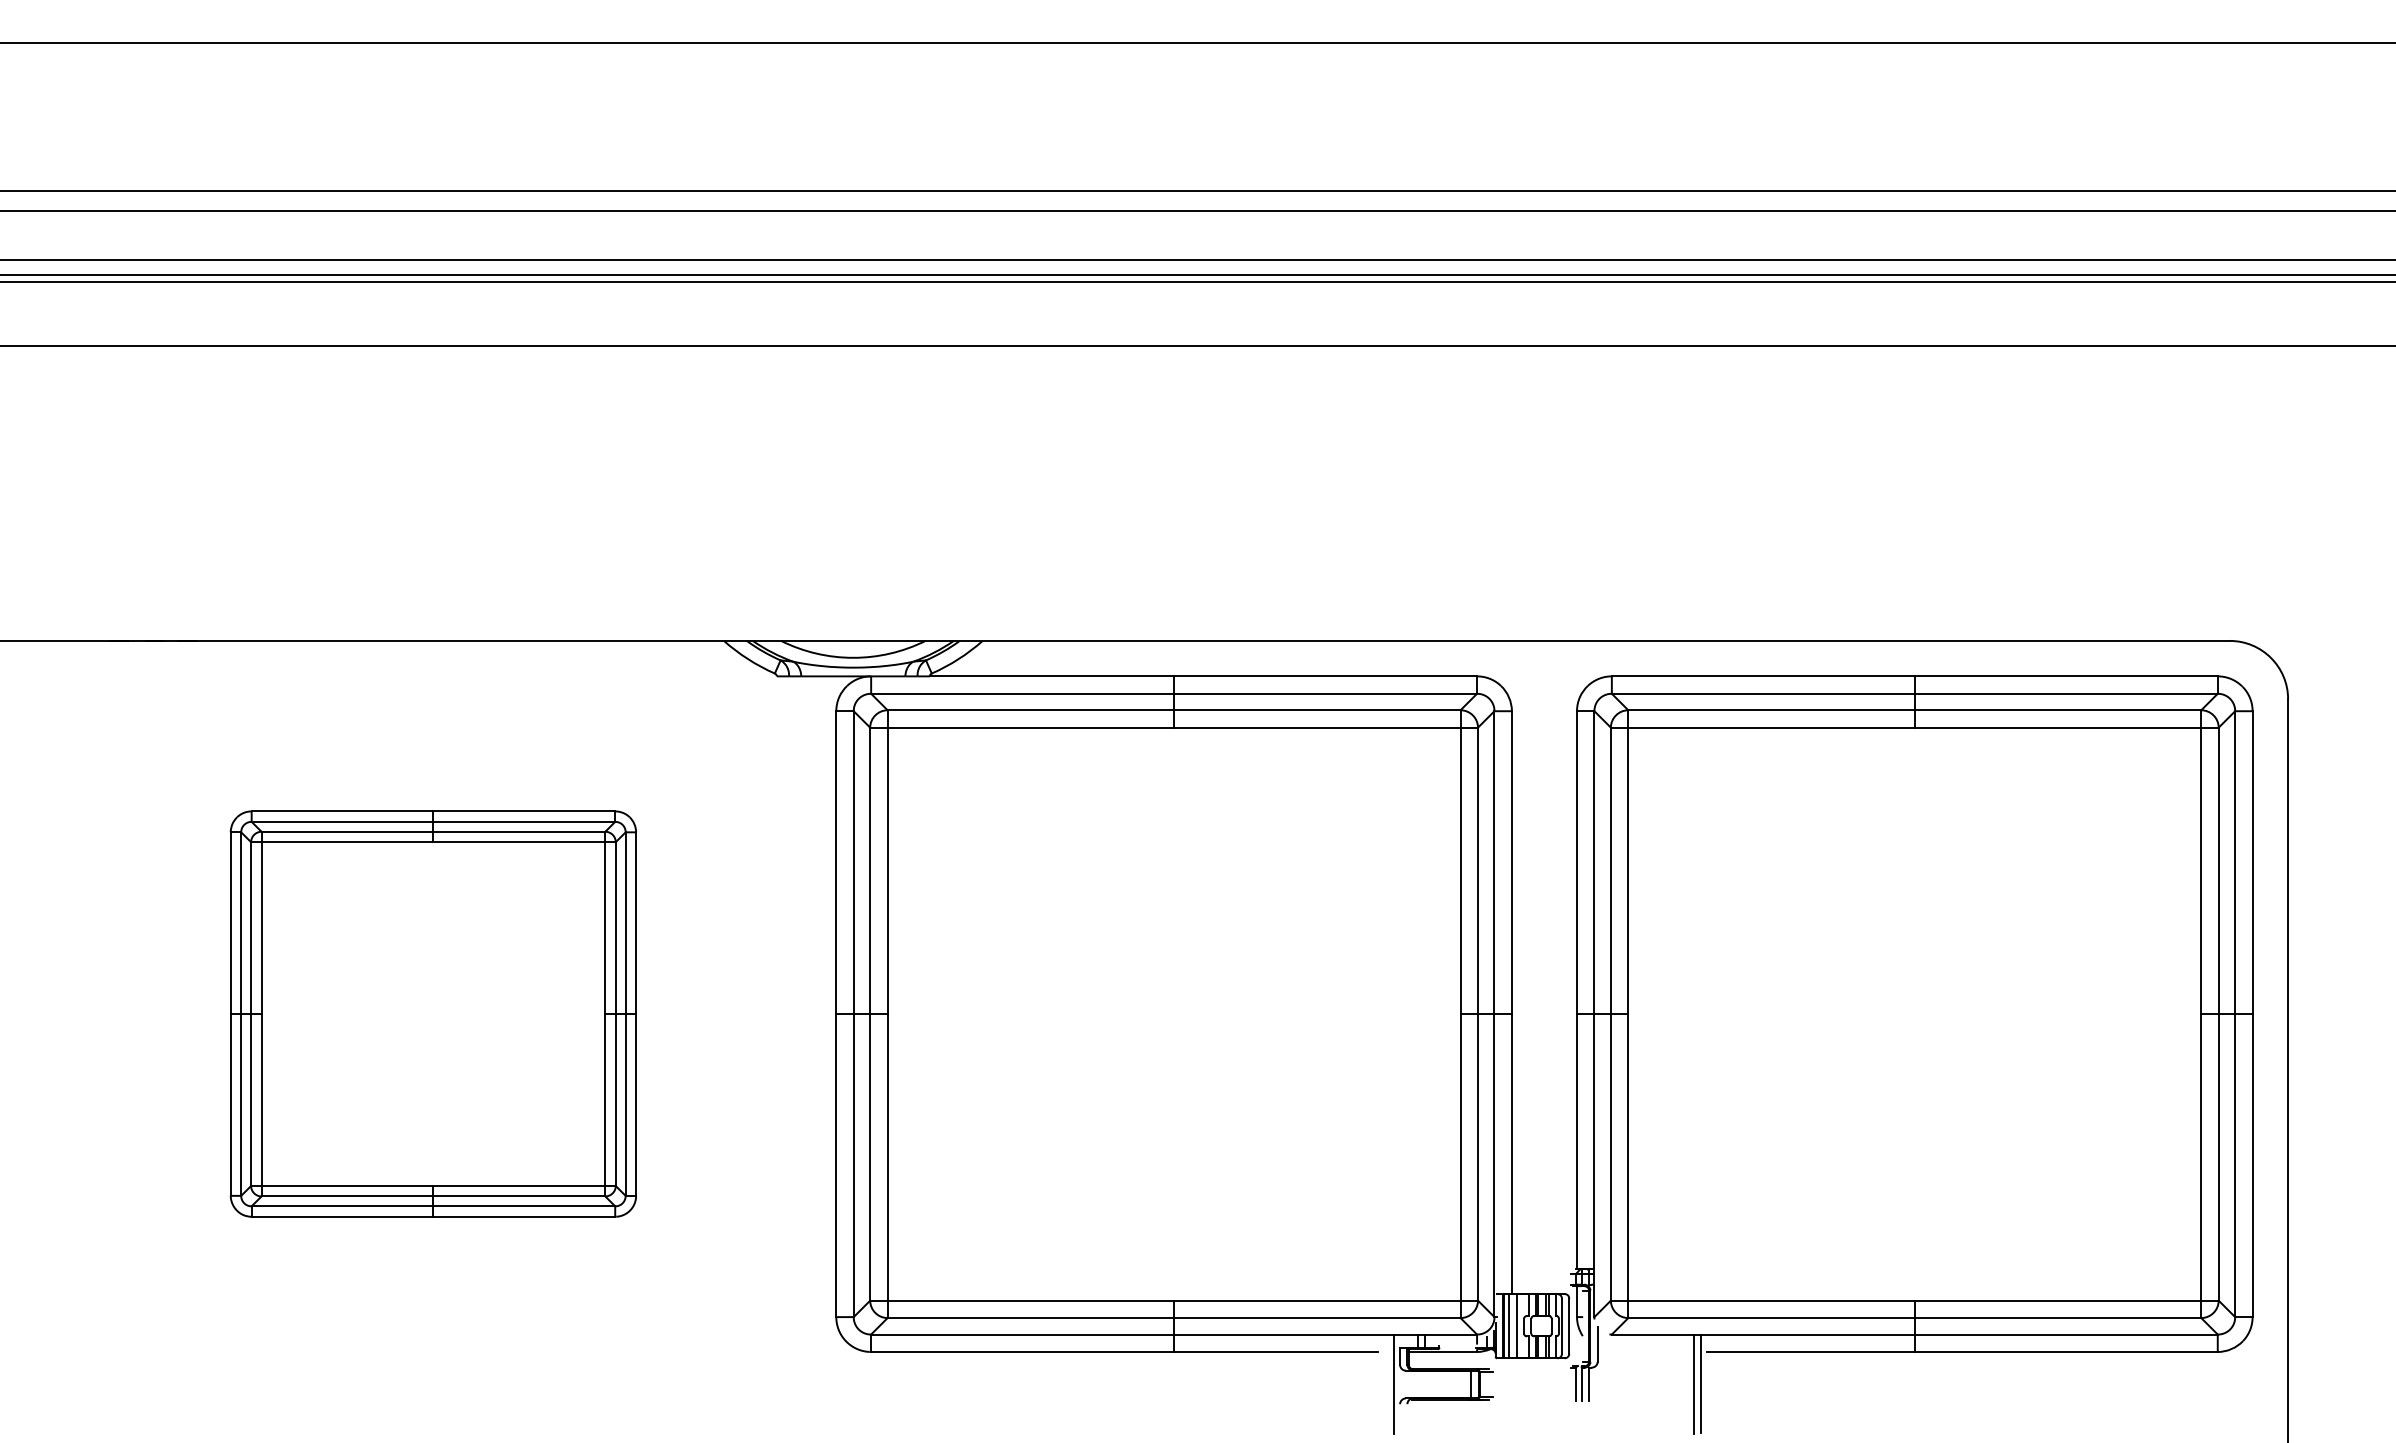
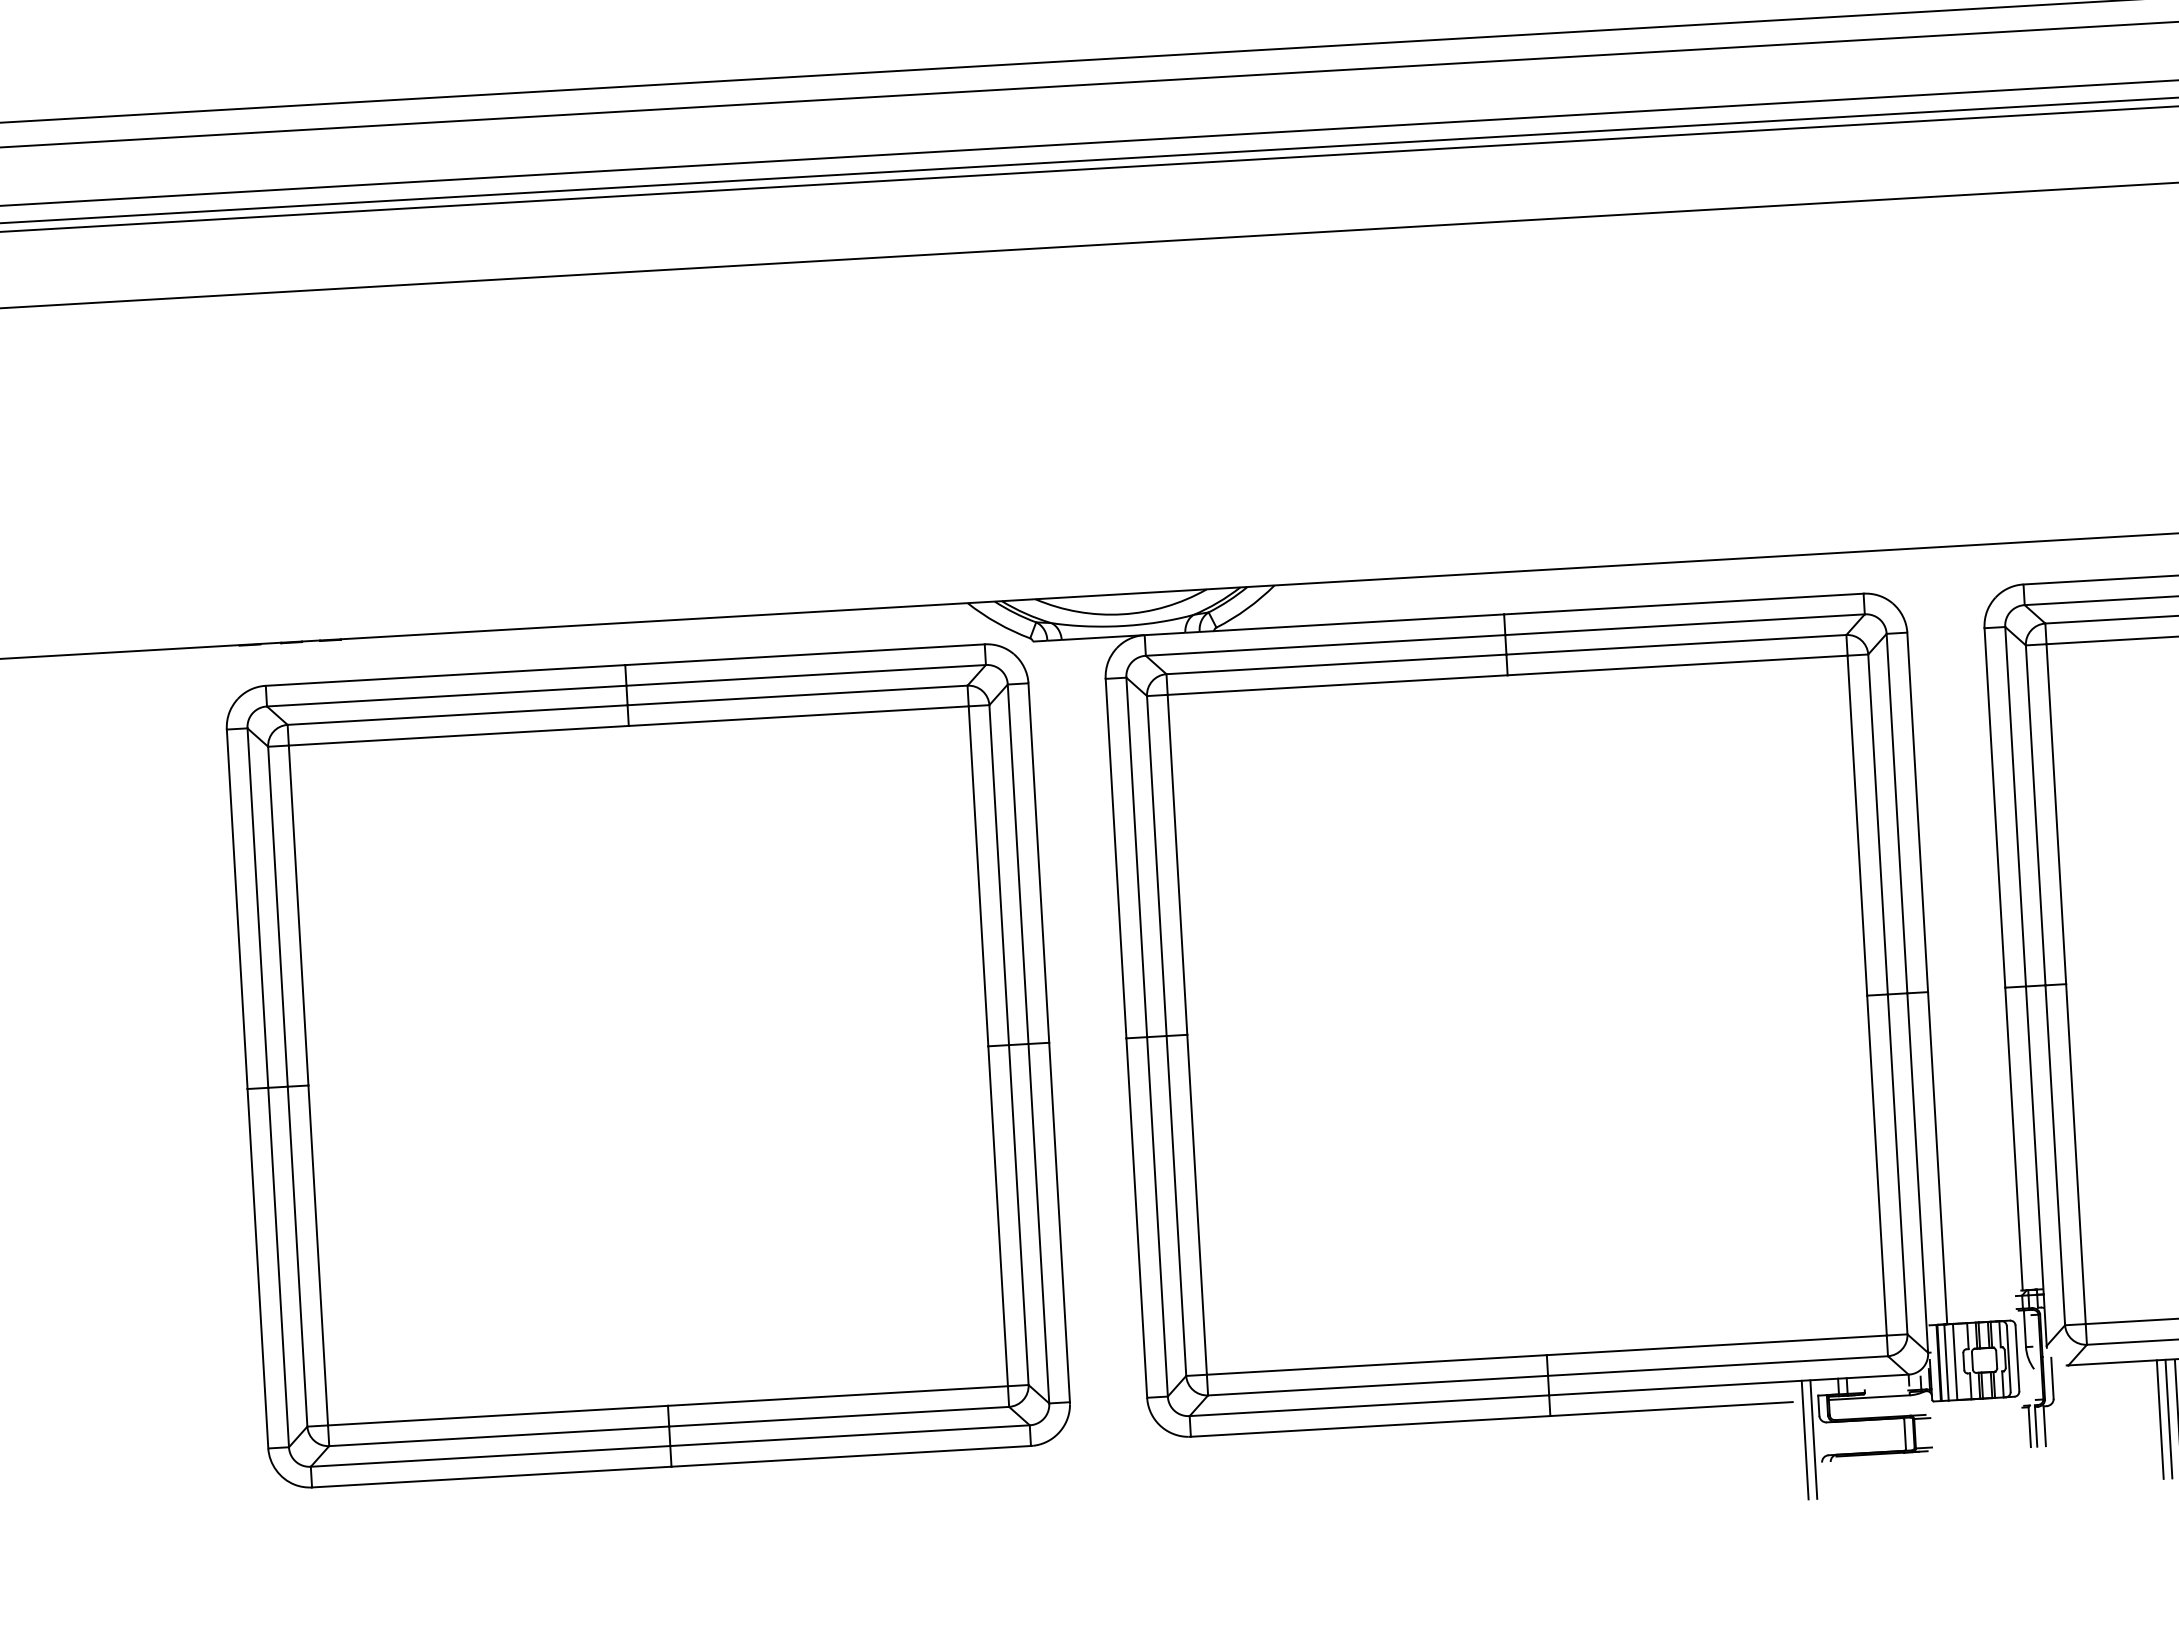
part: (433, 1013) -> (648, 1065), size x1.67
line: (1386, 1384) -> (1804, 1440), added
line: (1686, 1384) -> (2160, 1419), added

